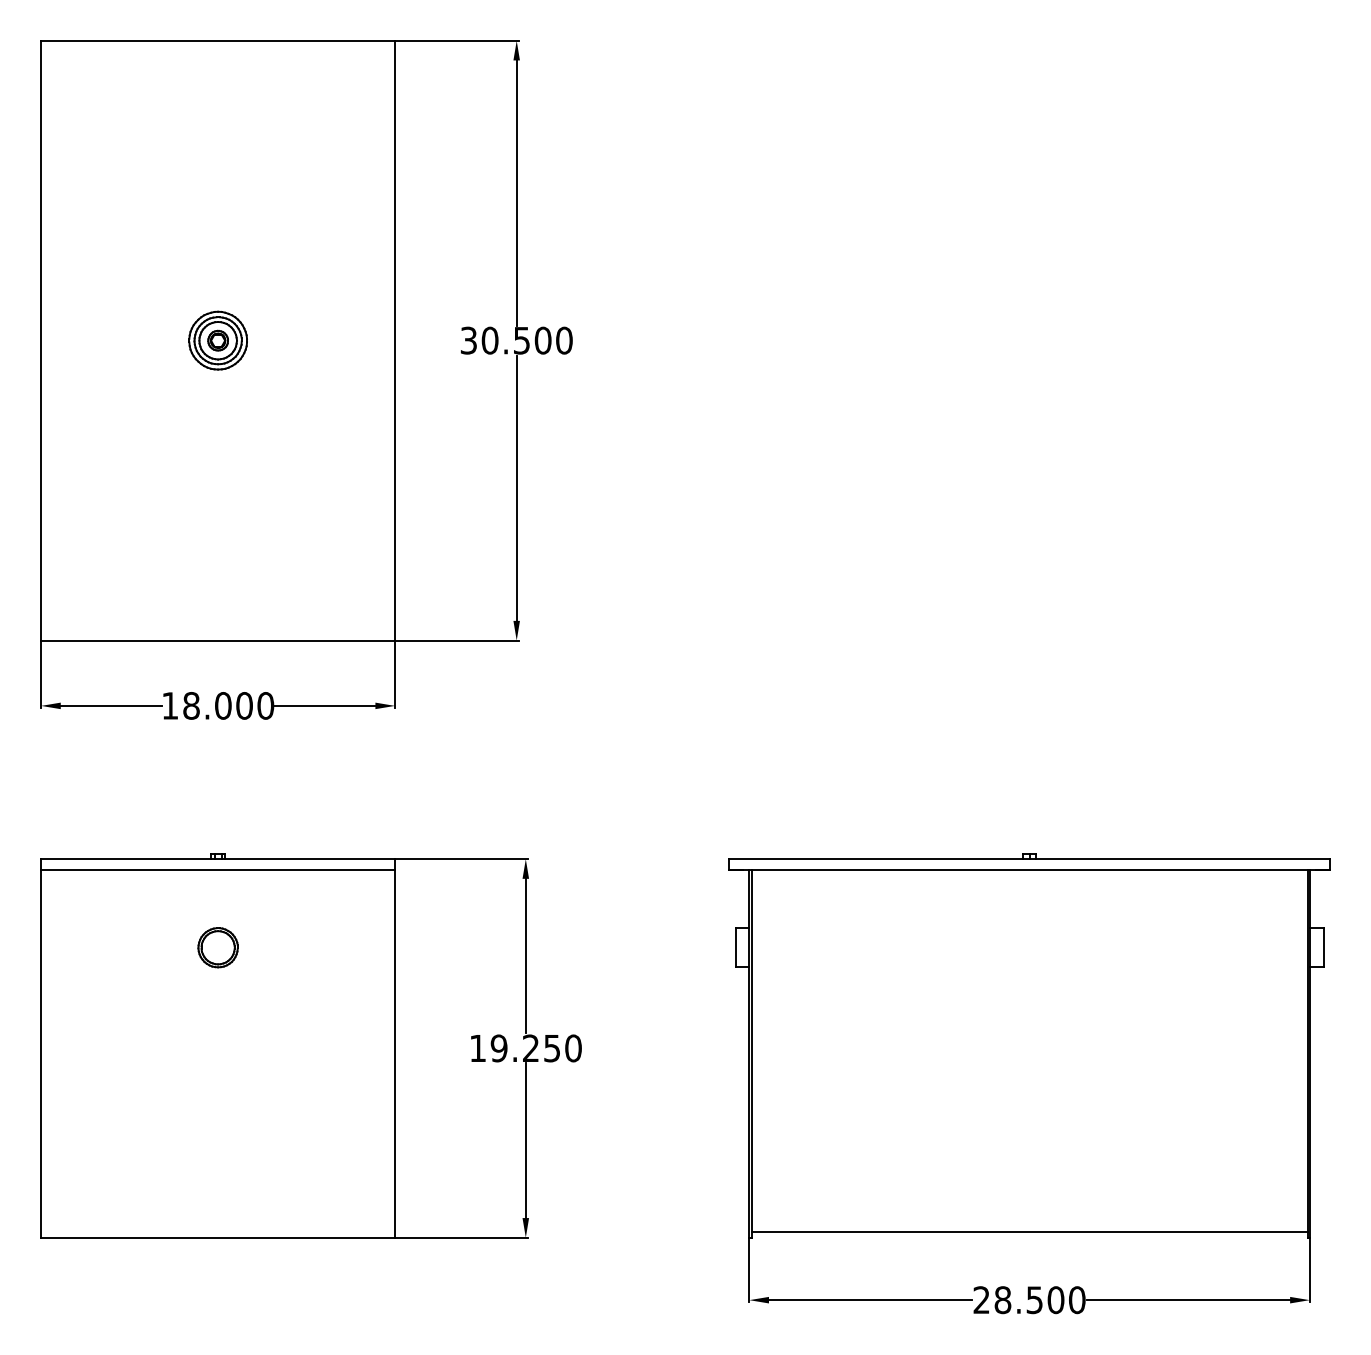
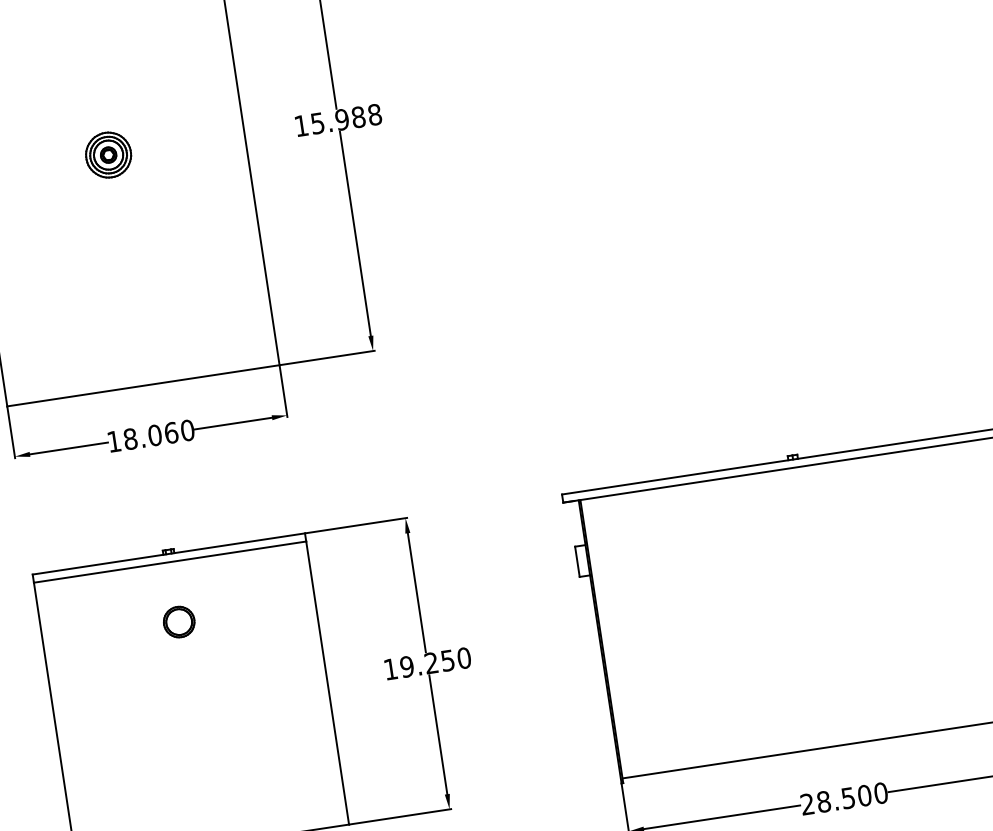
text: (516, 340) -> (338, 120), 30.500 -> 15.988
text: (244, 705) -> (171, 432), 18.000 -> 18.060

